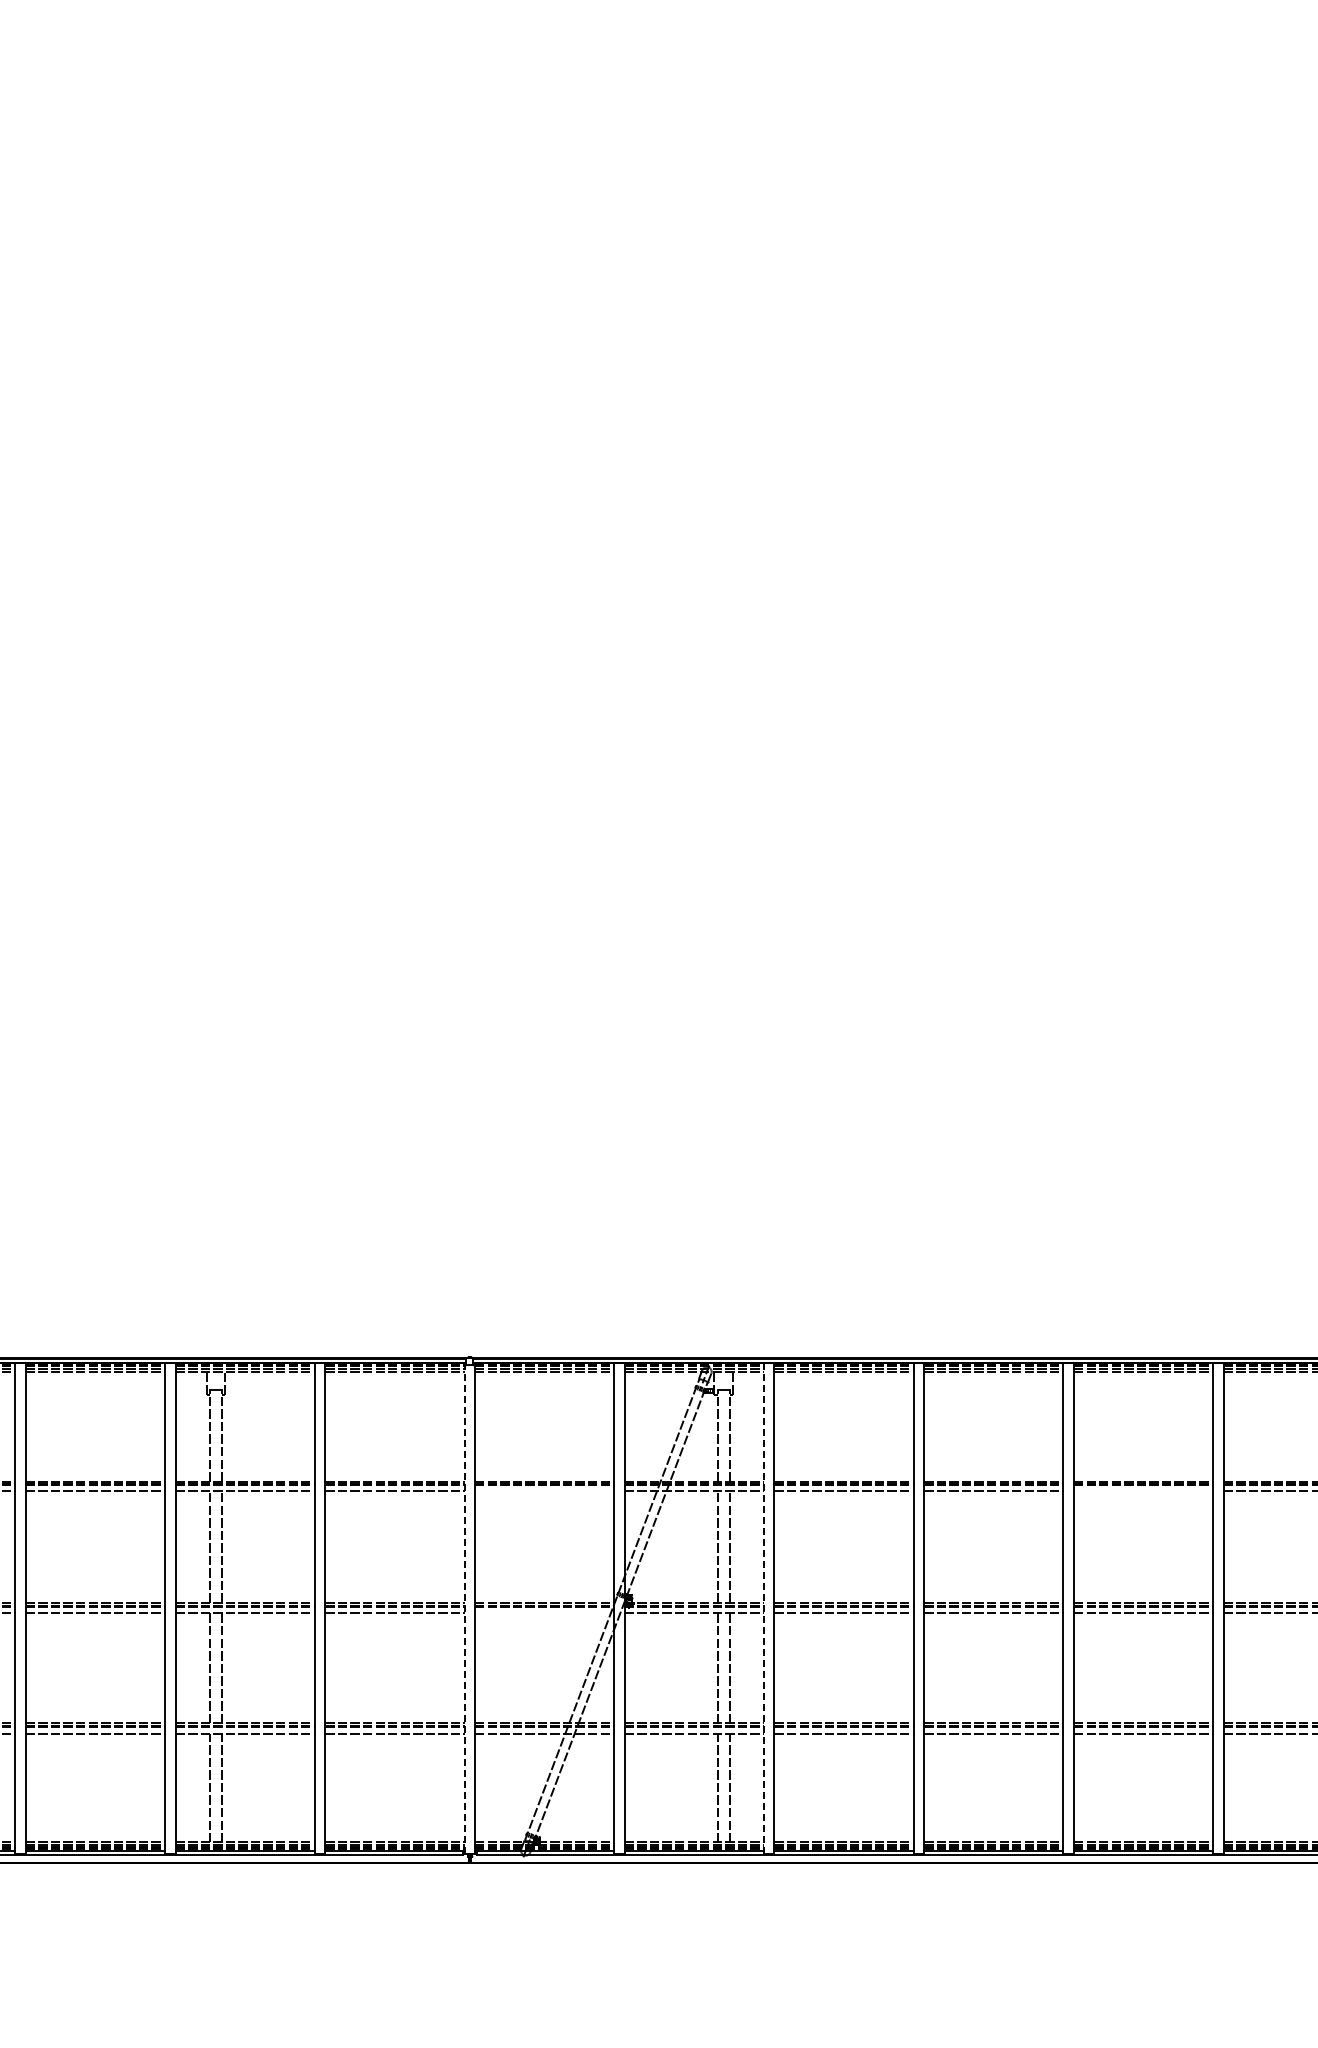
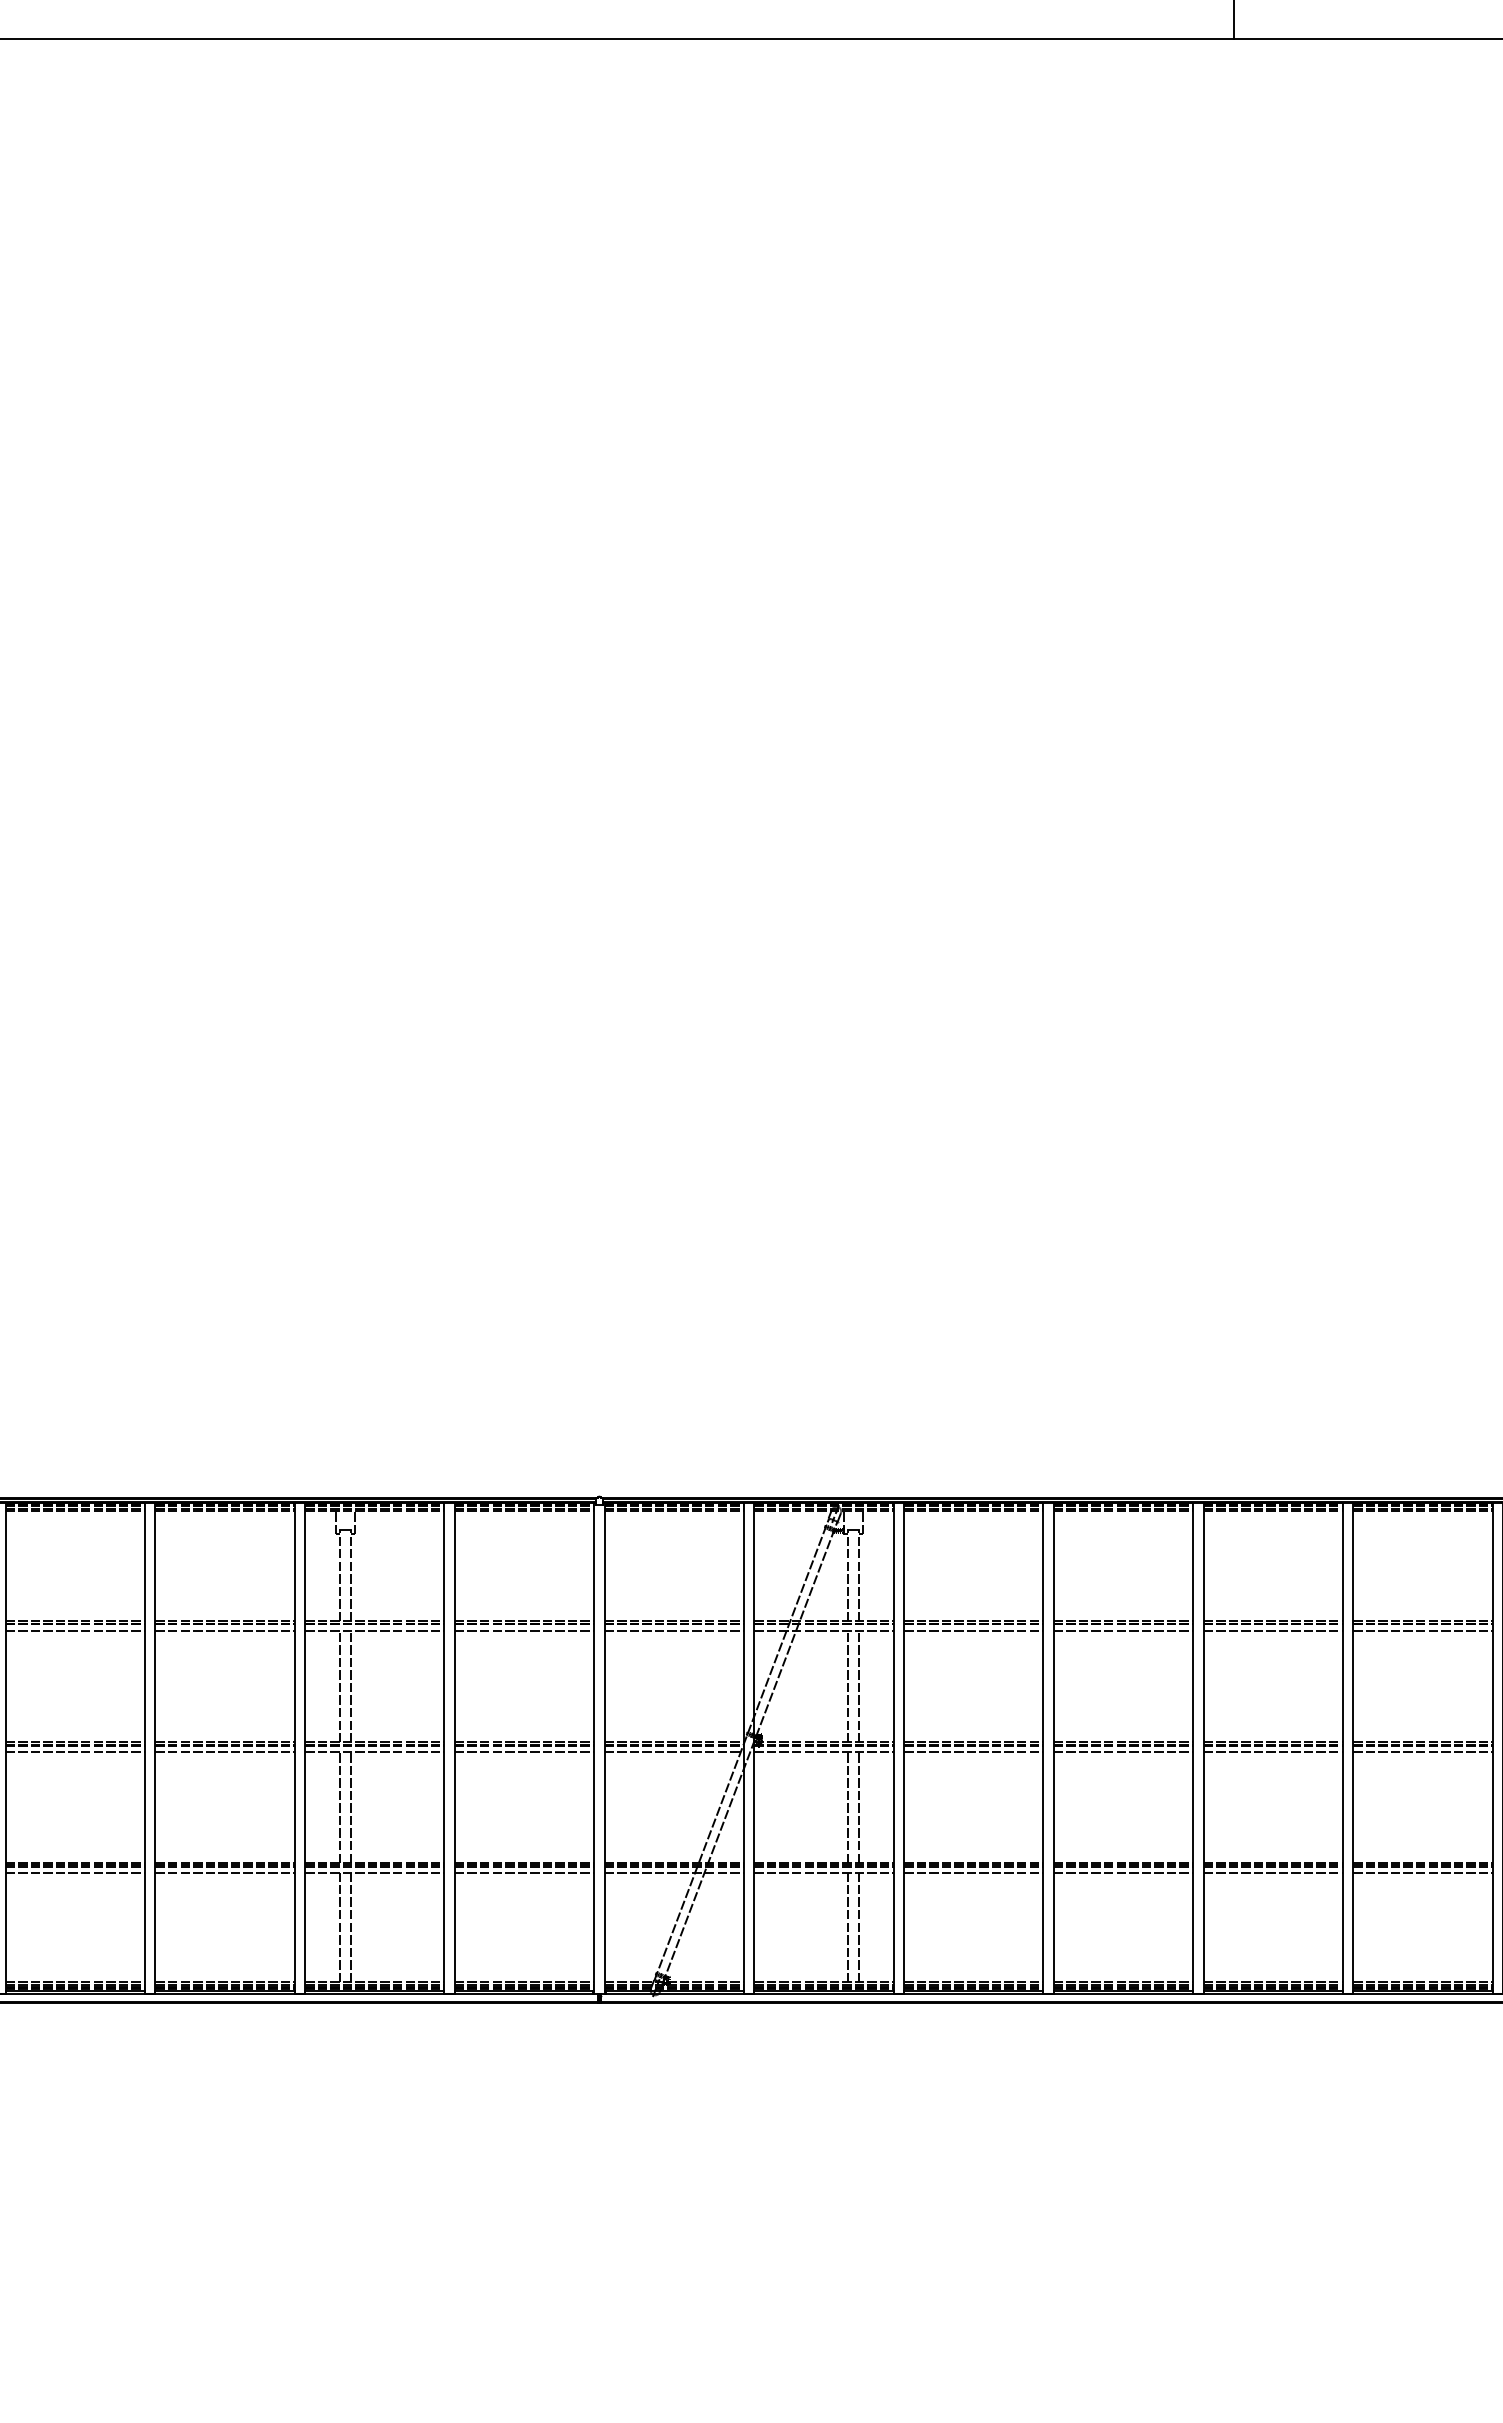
line: (543, 1490) -> (673, 1630), added
line: (1142, 1490) -> (1272, 1630), added
line: (464, 1608) -> (594, 1748), dashed -> solid
line: (763, 1608) -> (893, 1748), dashed -> solid
line: (543, 1612) -> (673, 1752), added

